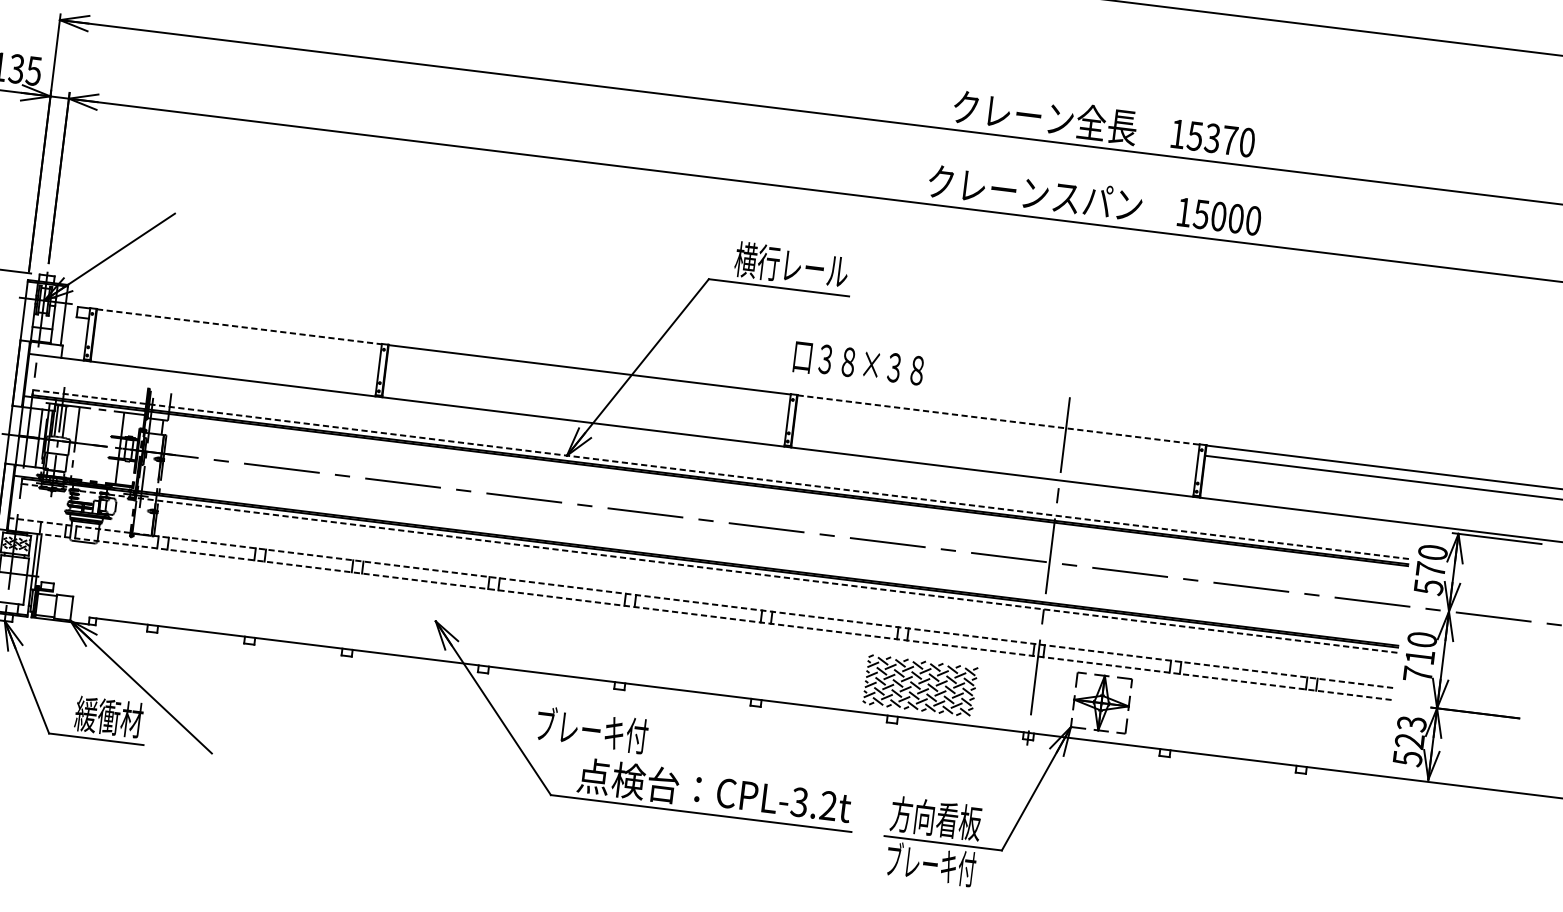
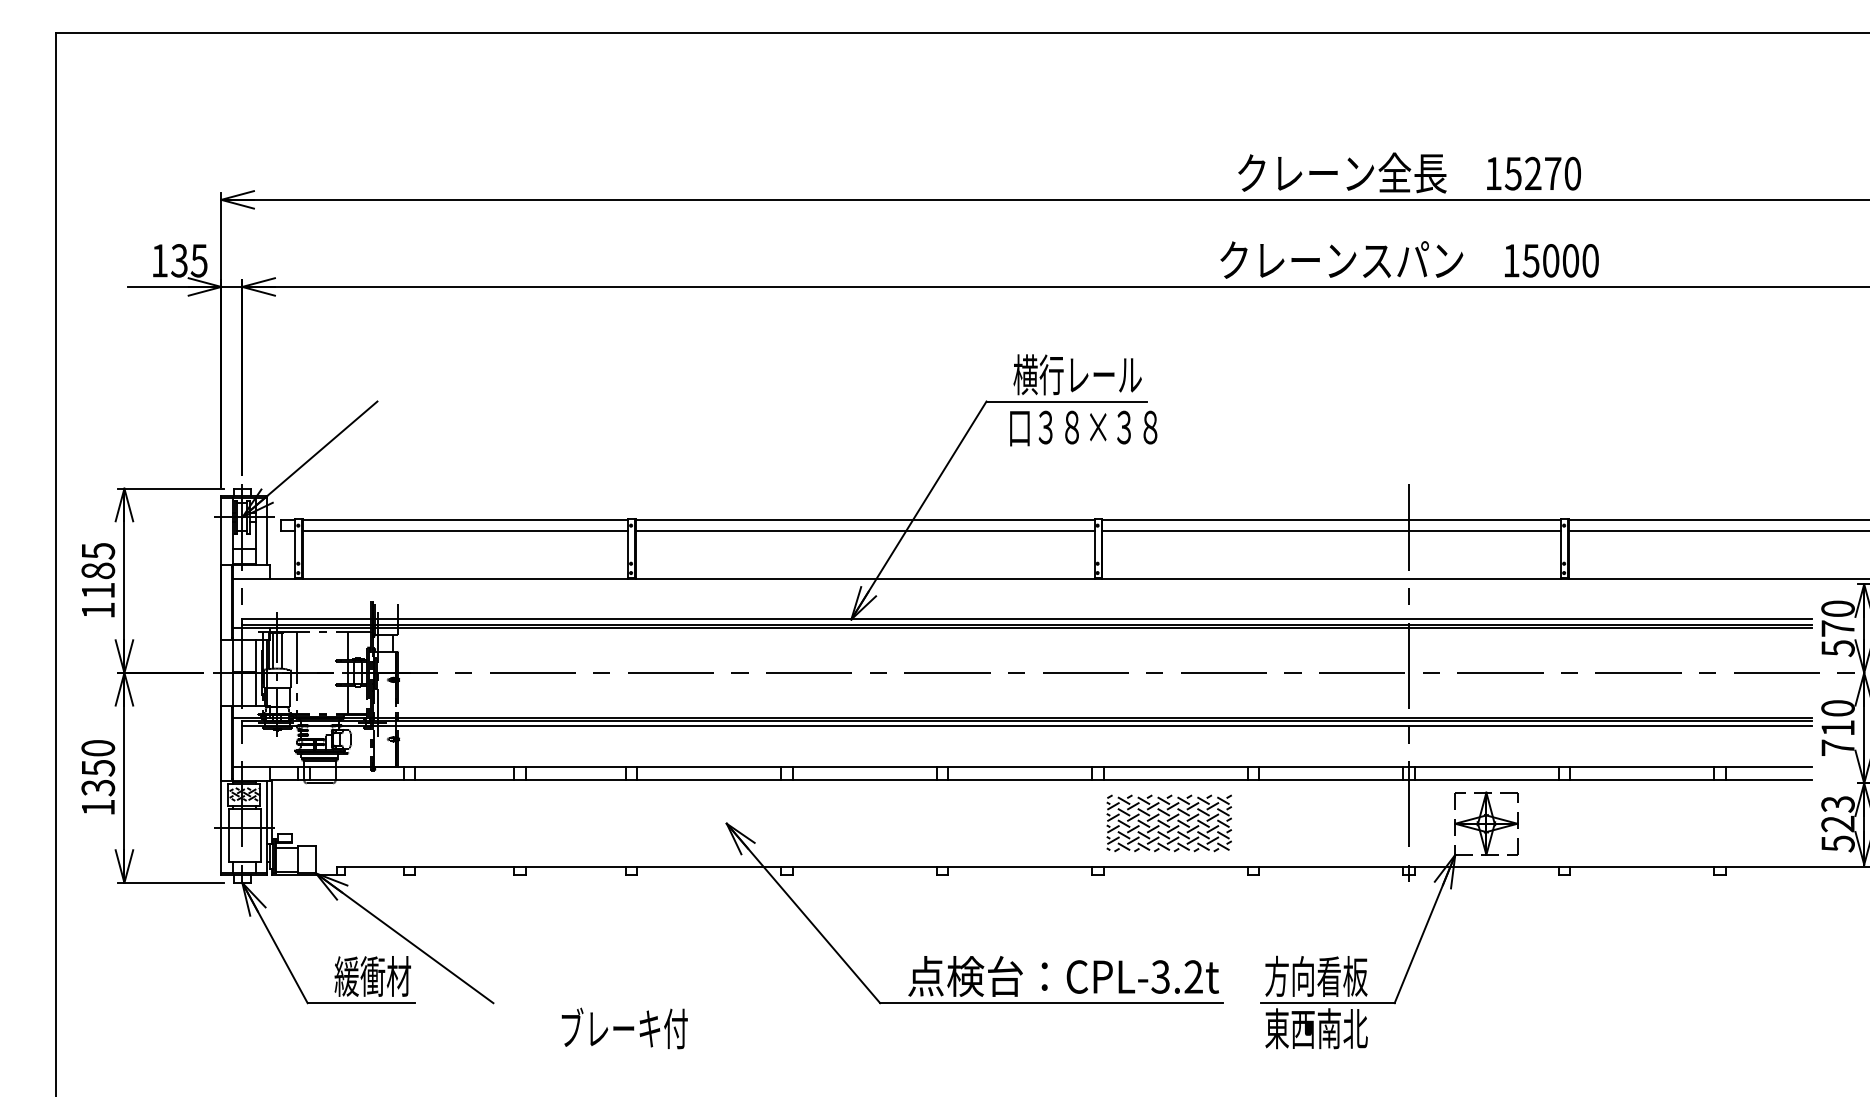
text: (1211, 138) -> (1532, 173), 15370 -> 15270
line: (239, 326) -> (465, 519), dashed -> solid
line: (238, 337) -> (465, 531), added
text: (858, 364) -> (1083, 428), moved
line: (587, 379) -> (864, 531), added
line: (999, 419) -> (1332, 519), dashed -> solid
line: (997, 430) -> (1331, 531), added
line: (721, 474) -> (1027, 619), dashed -> solid
line: (709, 568) -> (1027, 726), dashed -> solid
line: (700, 602) -> (1021, 766), dashed -> solid
line: (716, 617) -> (1041, 780), dashed -> solid
part: (919, 685) -> (1168, 823), moved
text: (592, 730) -> (624, 1028), moved
text: (930, 864) -> (1316, 1028), ブレーキ付 -> 東西南北

